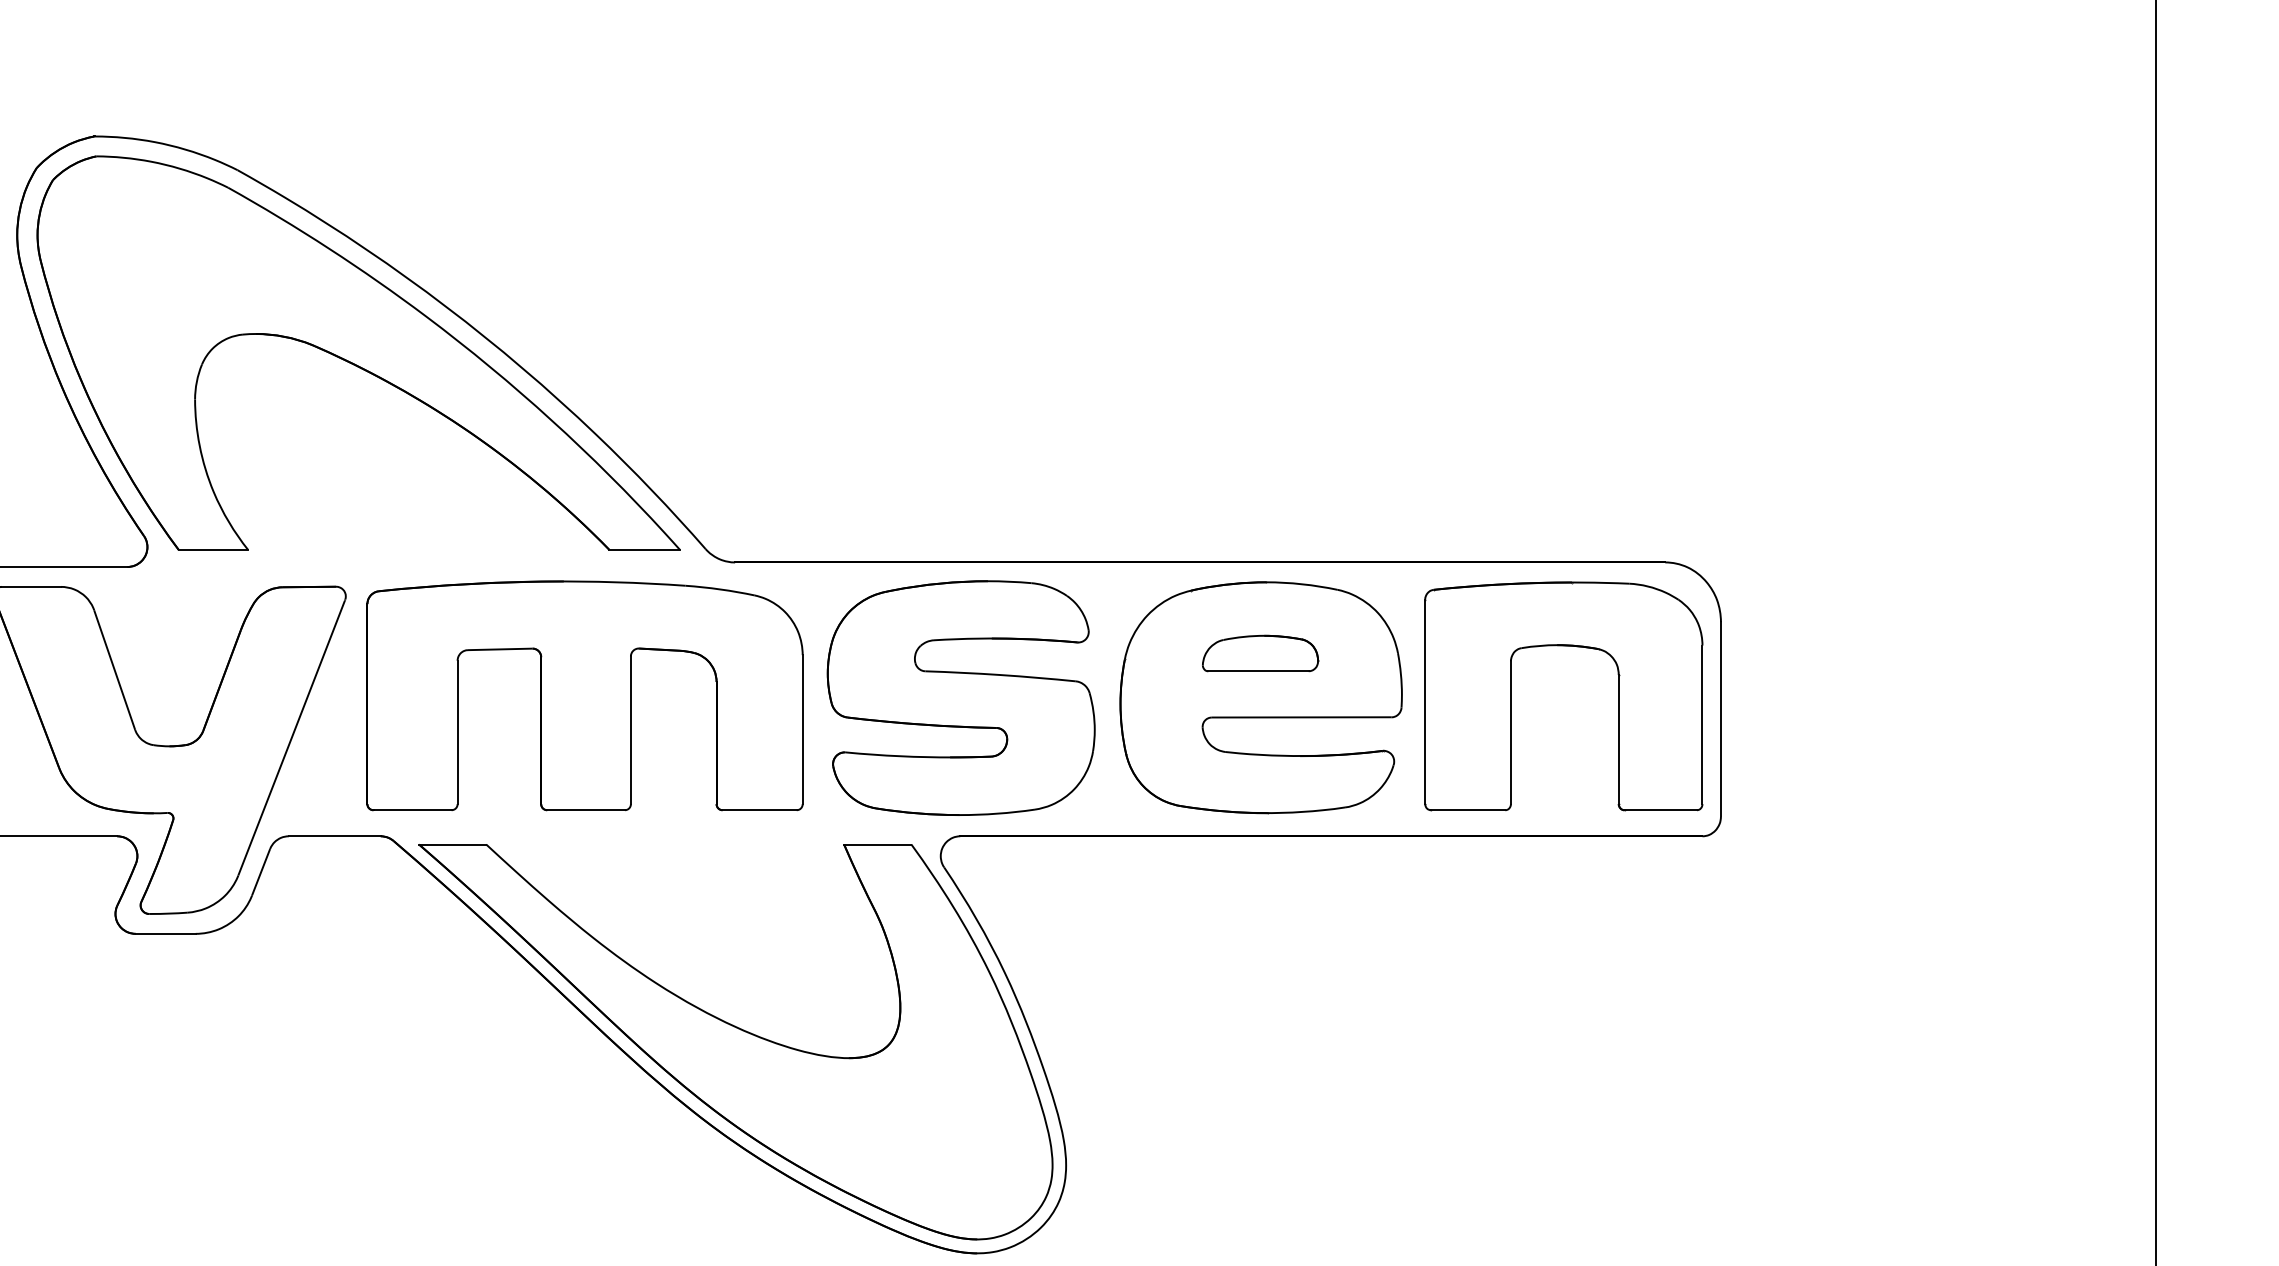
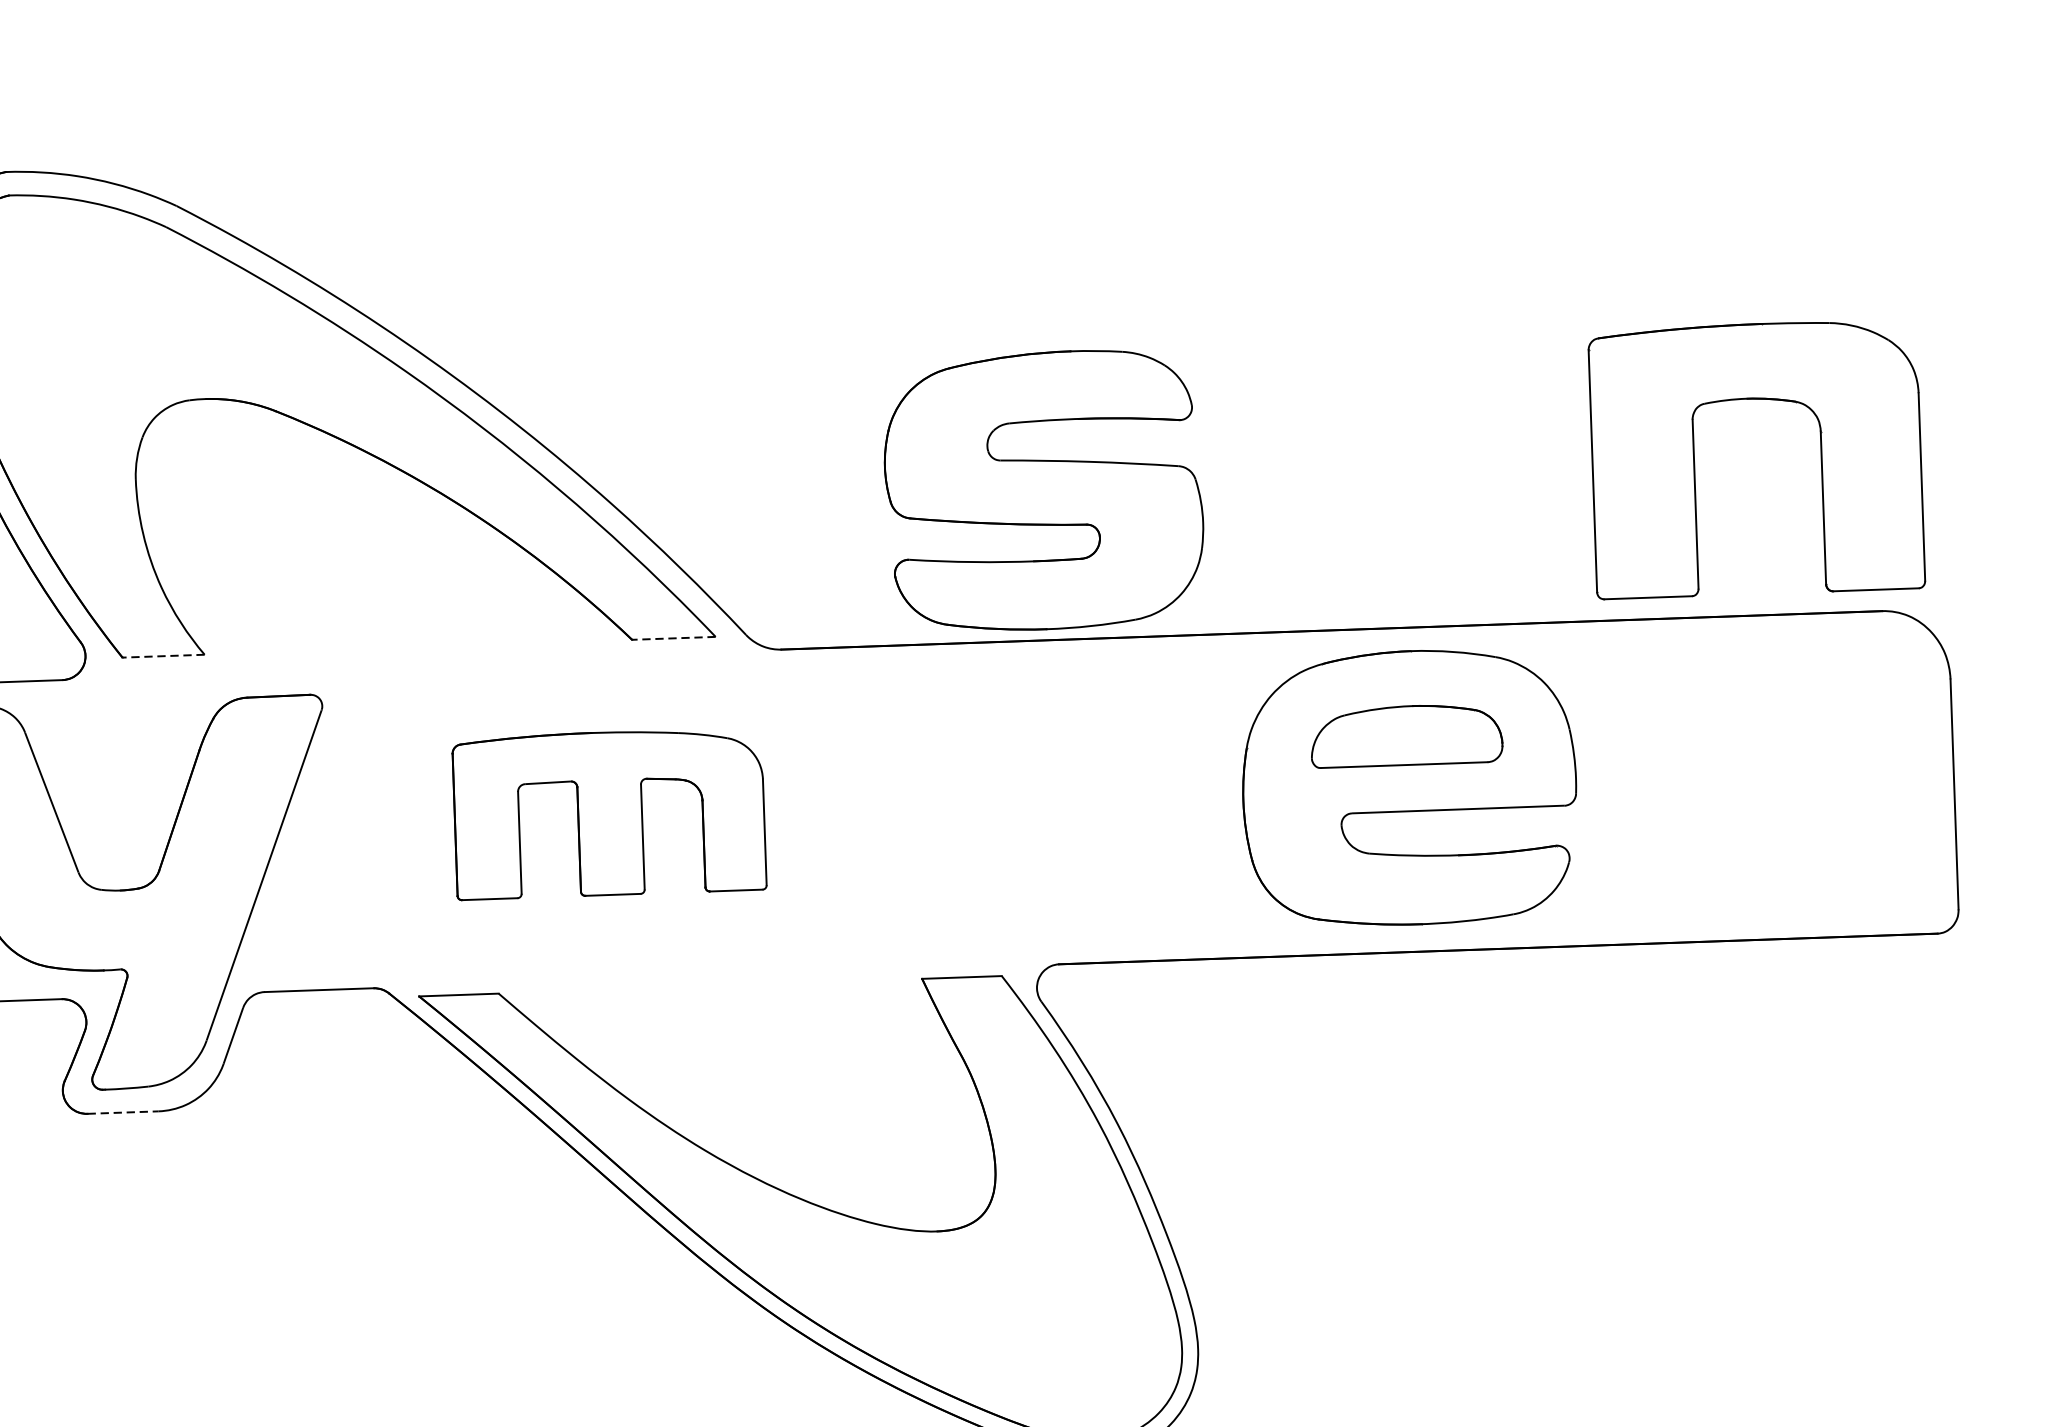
line: (213, 549) -> (163, 655), solid -> dashed
line: (644, 549) -> (673, 638), solid -> dashed
part: (1563, 646) -> (1754, 400), moved
part: (1260, 653) -> (1406, 735), size x1.4
part: (584, 695) -> (608, 813), size x0.6
part: (960, 697) -> (1042, 490), moved
line: (166, 933) -> (124, 1112), solid -> dashed

